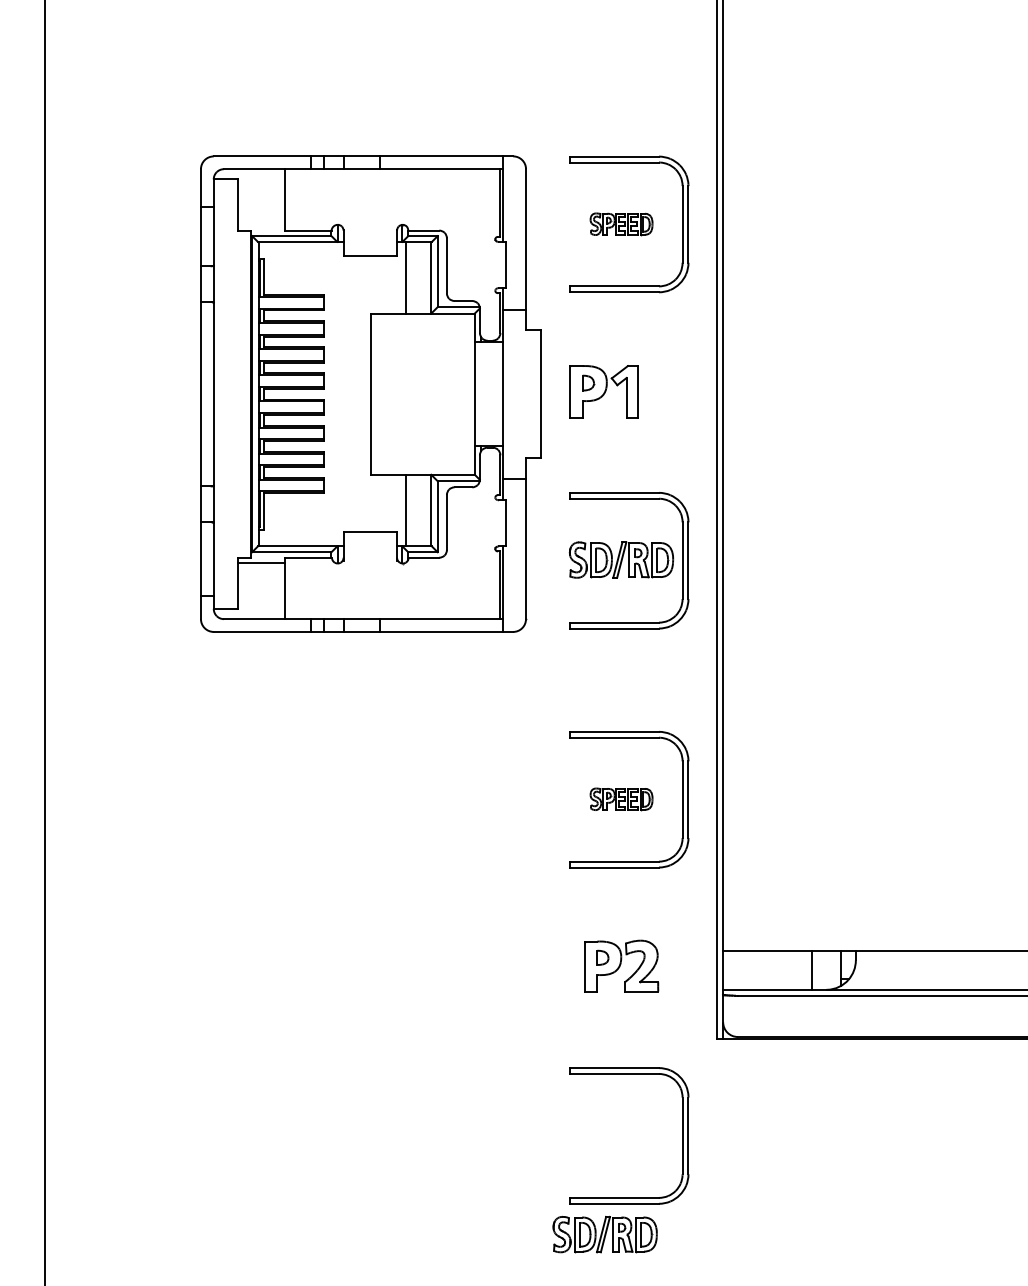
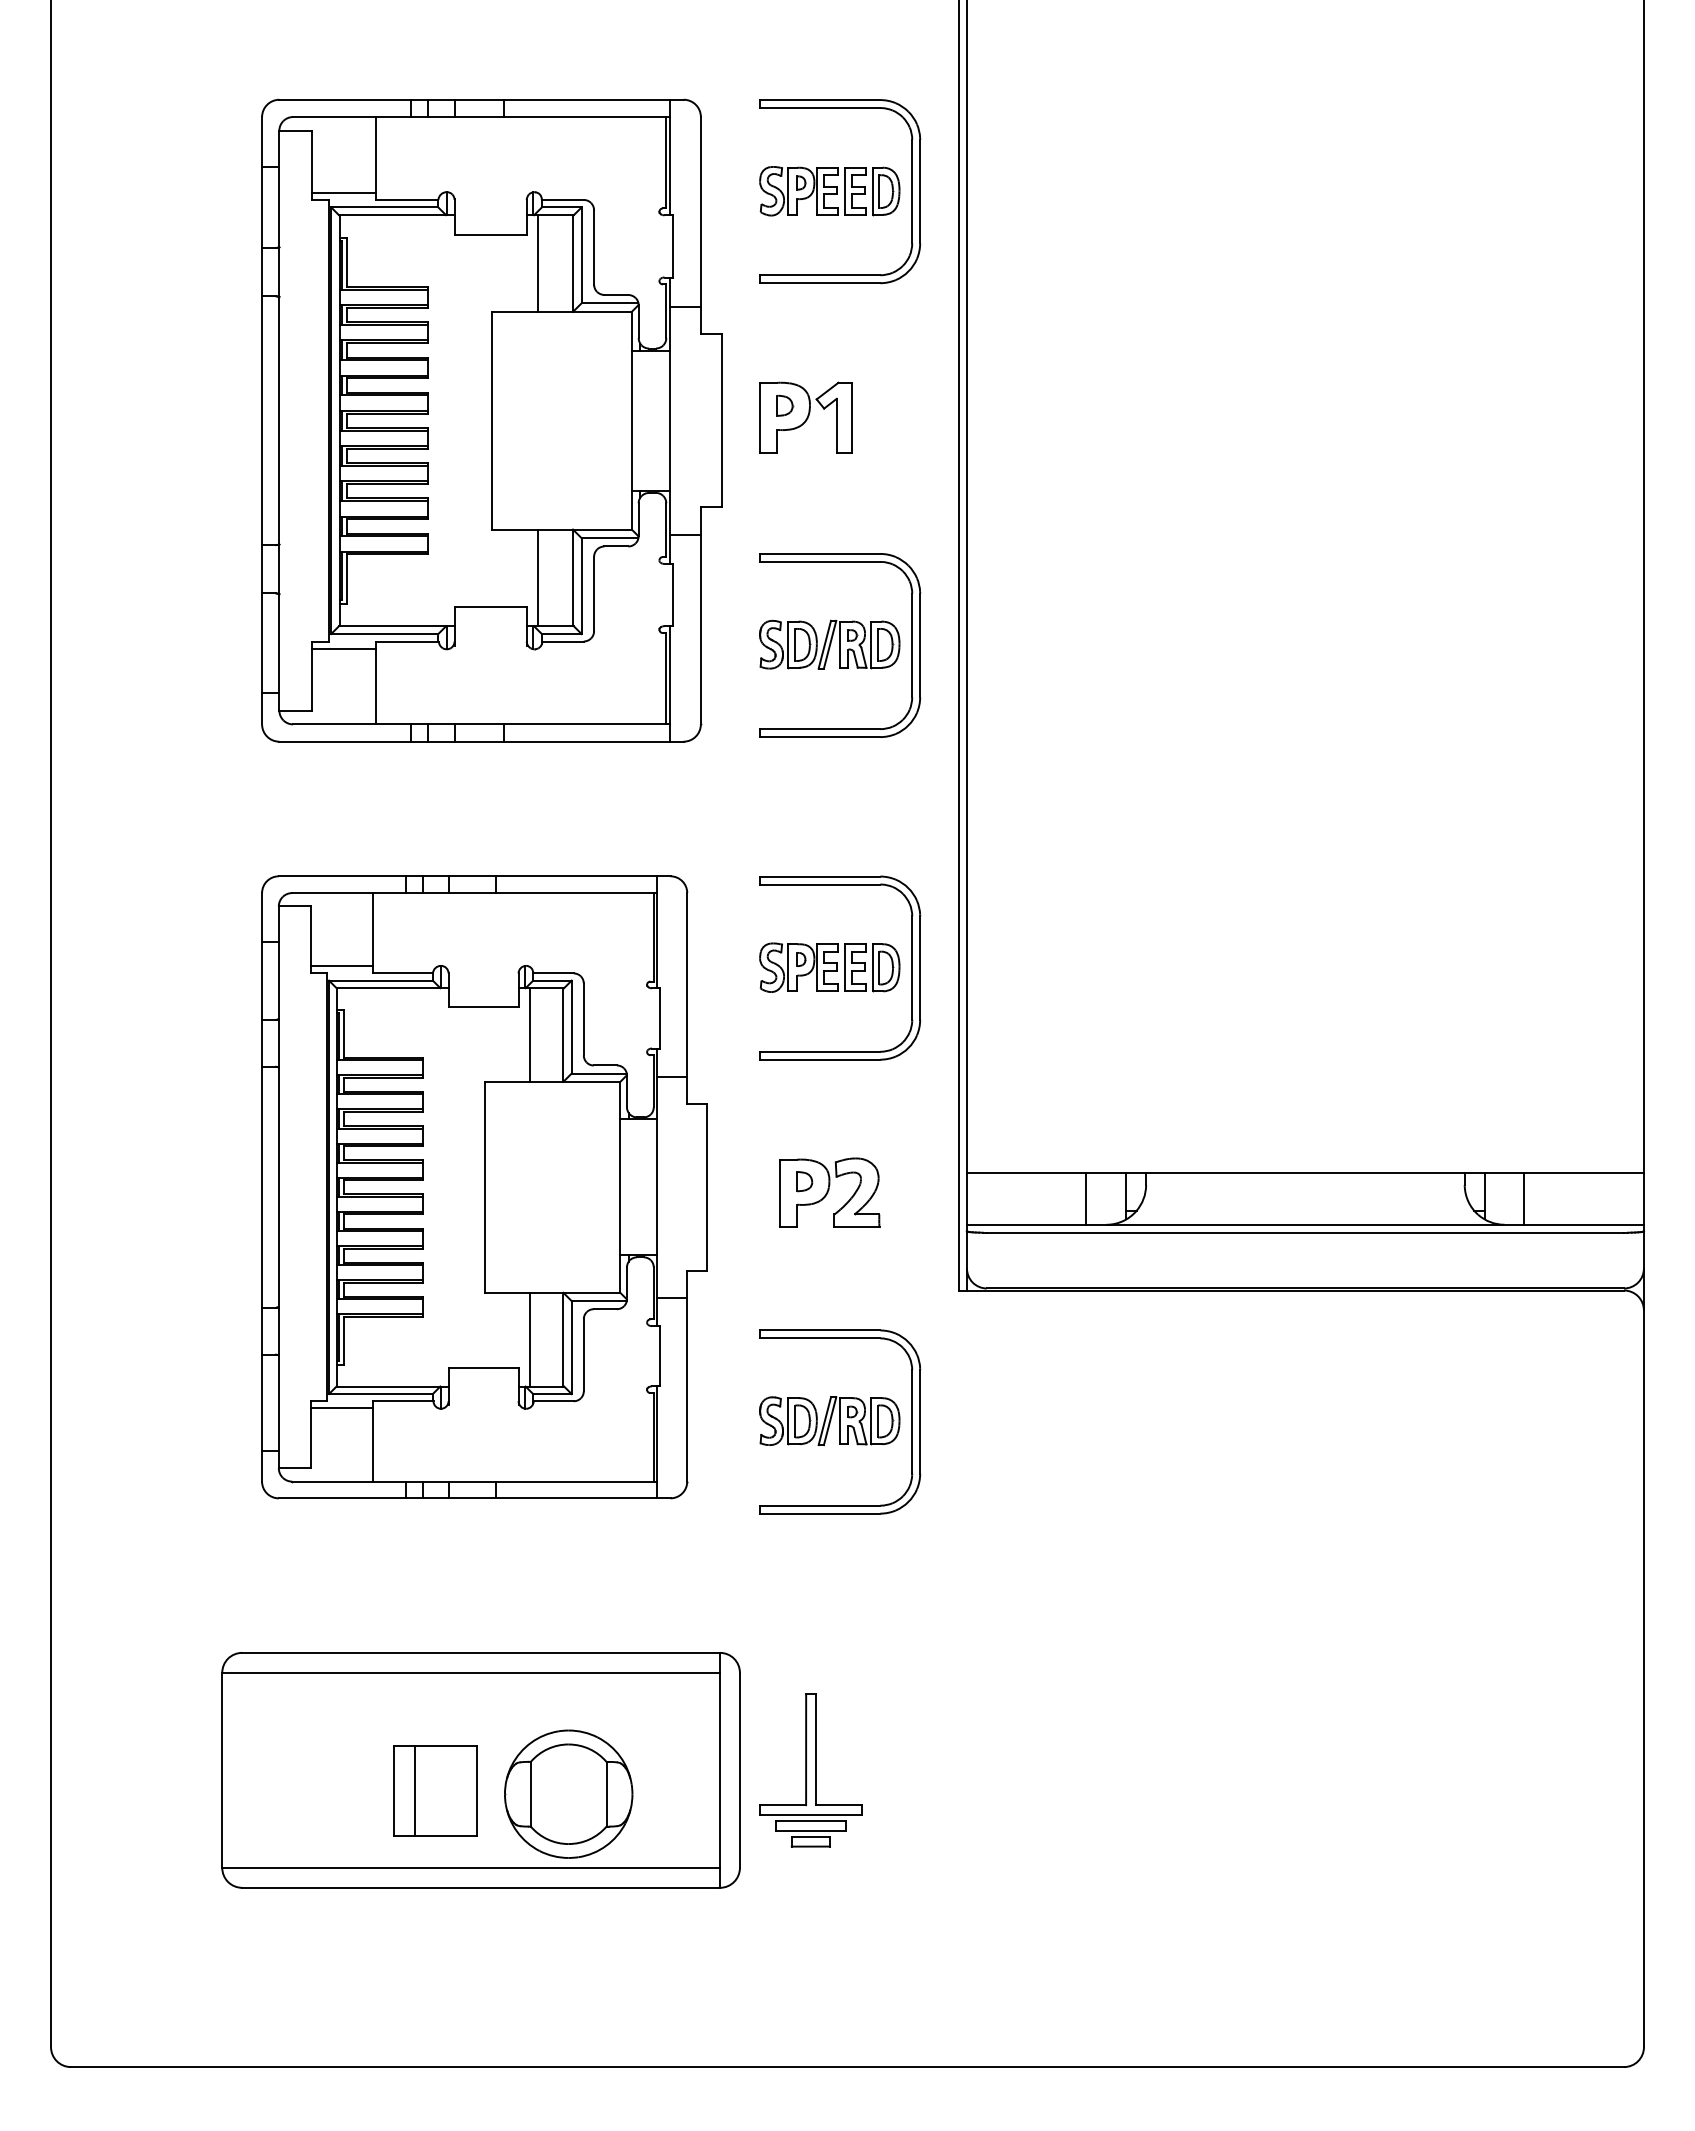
part: (621, 224) -> (829, 191), size x1.67
line: (262, 225) -> (344, 192), added
part: (621, 799) -> (829, 967), size x1.67
part: (365, 962) -> (484, 1187), added
part: (605, 1234) -> (829, 1421), moved

